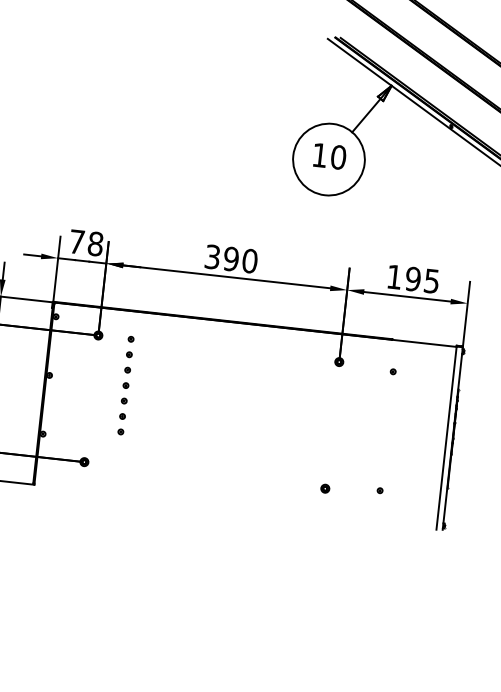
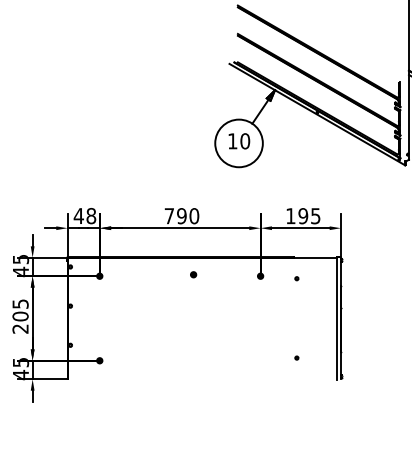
text: (76, 240) -> (78, 215), 78 -> 48
text: (212, 257) -> (169, 216), 390 -> 790
part: (125, 384) -> (121, 306), removed
part: (325, 488) -> (193, 274), moved

